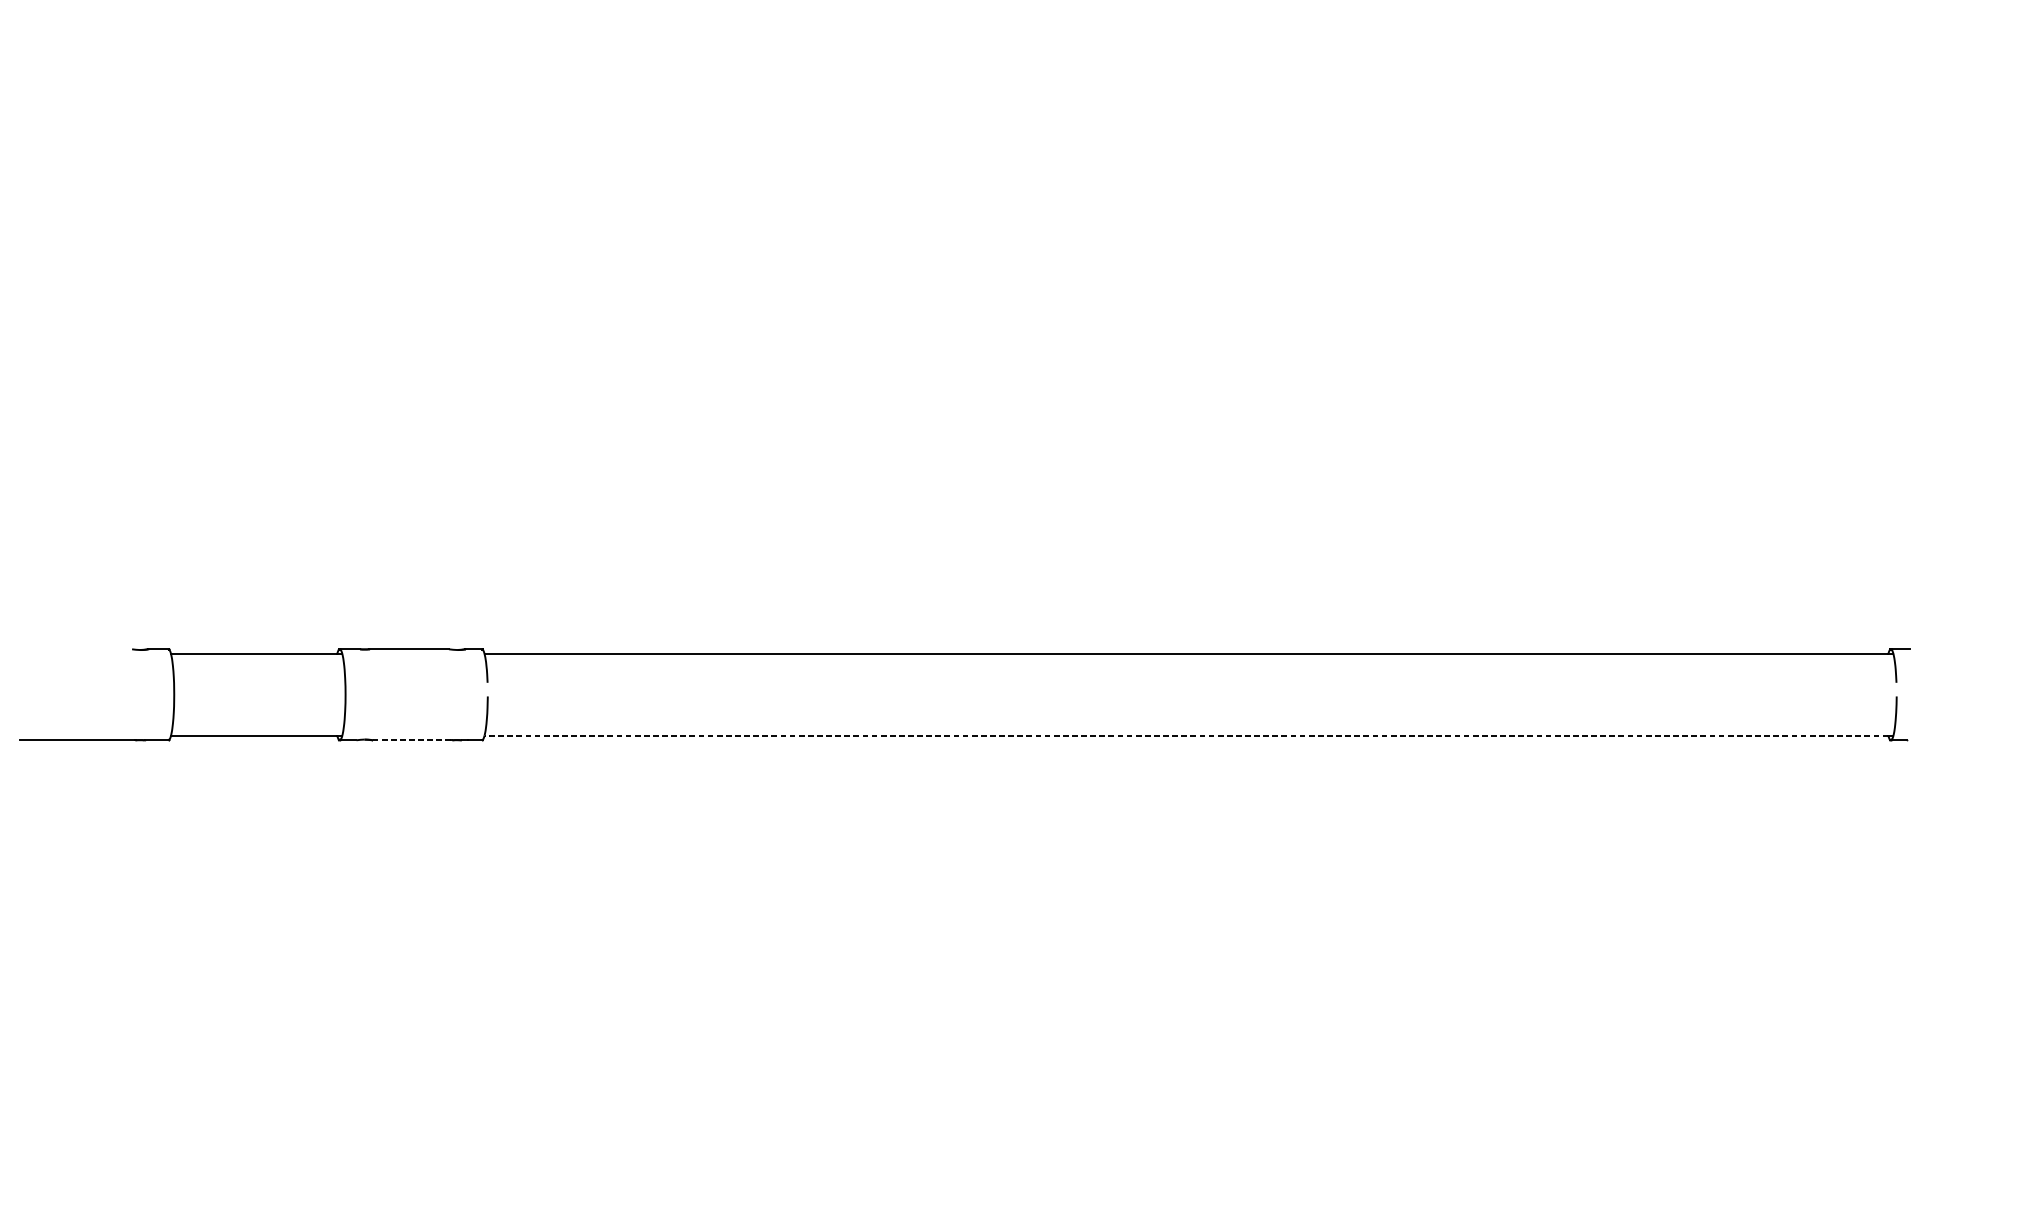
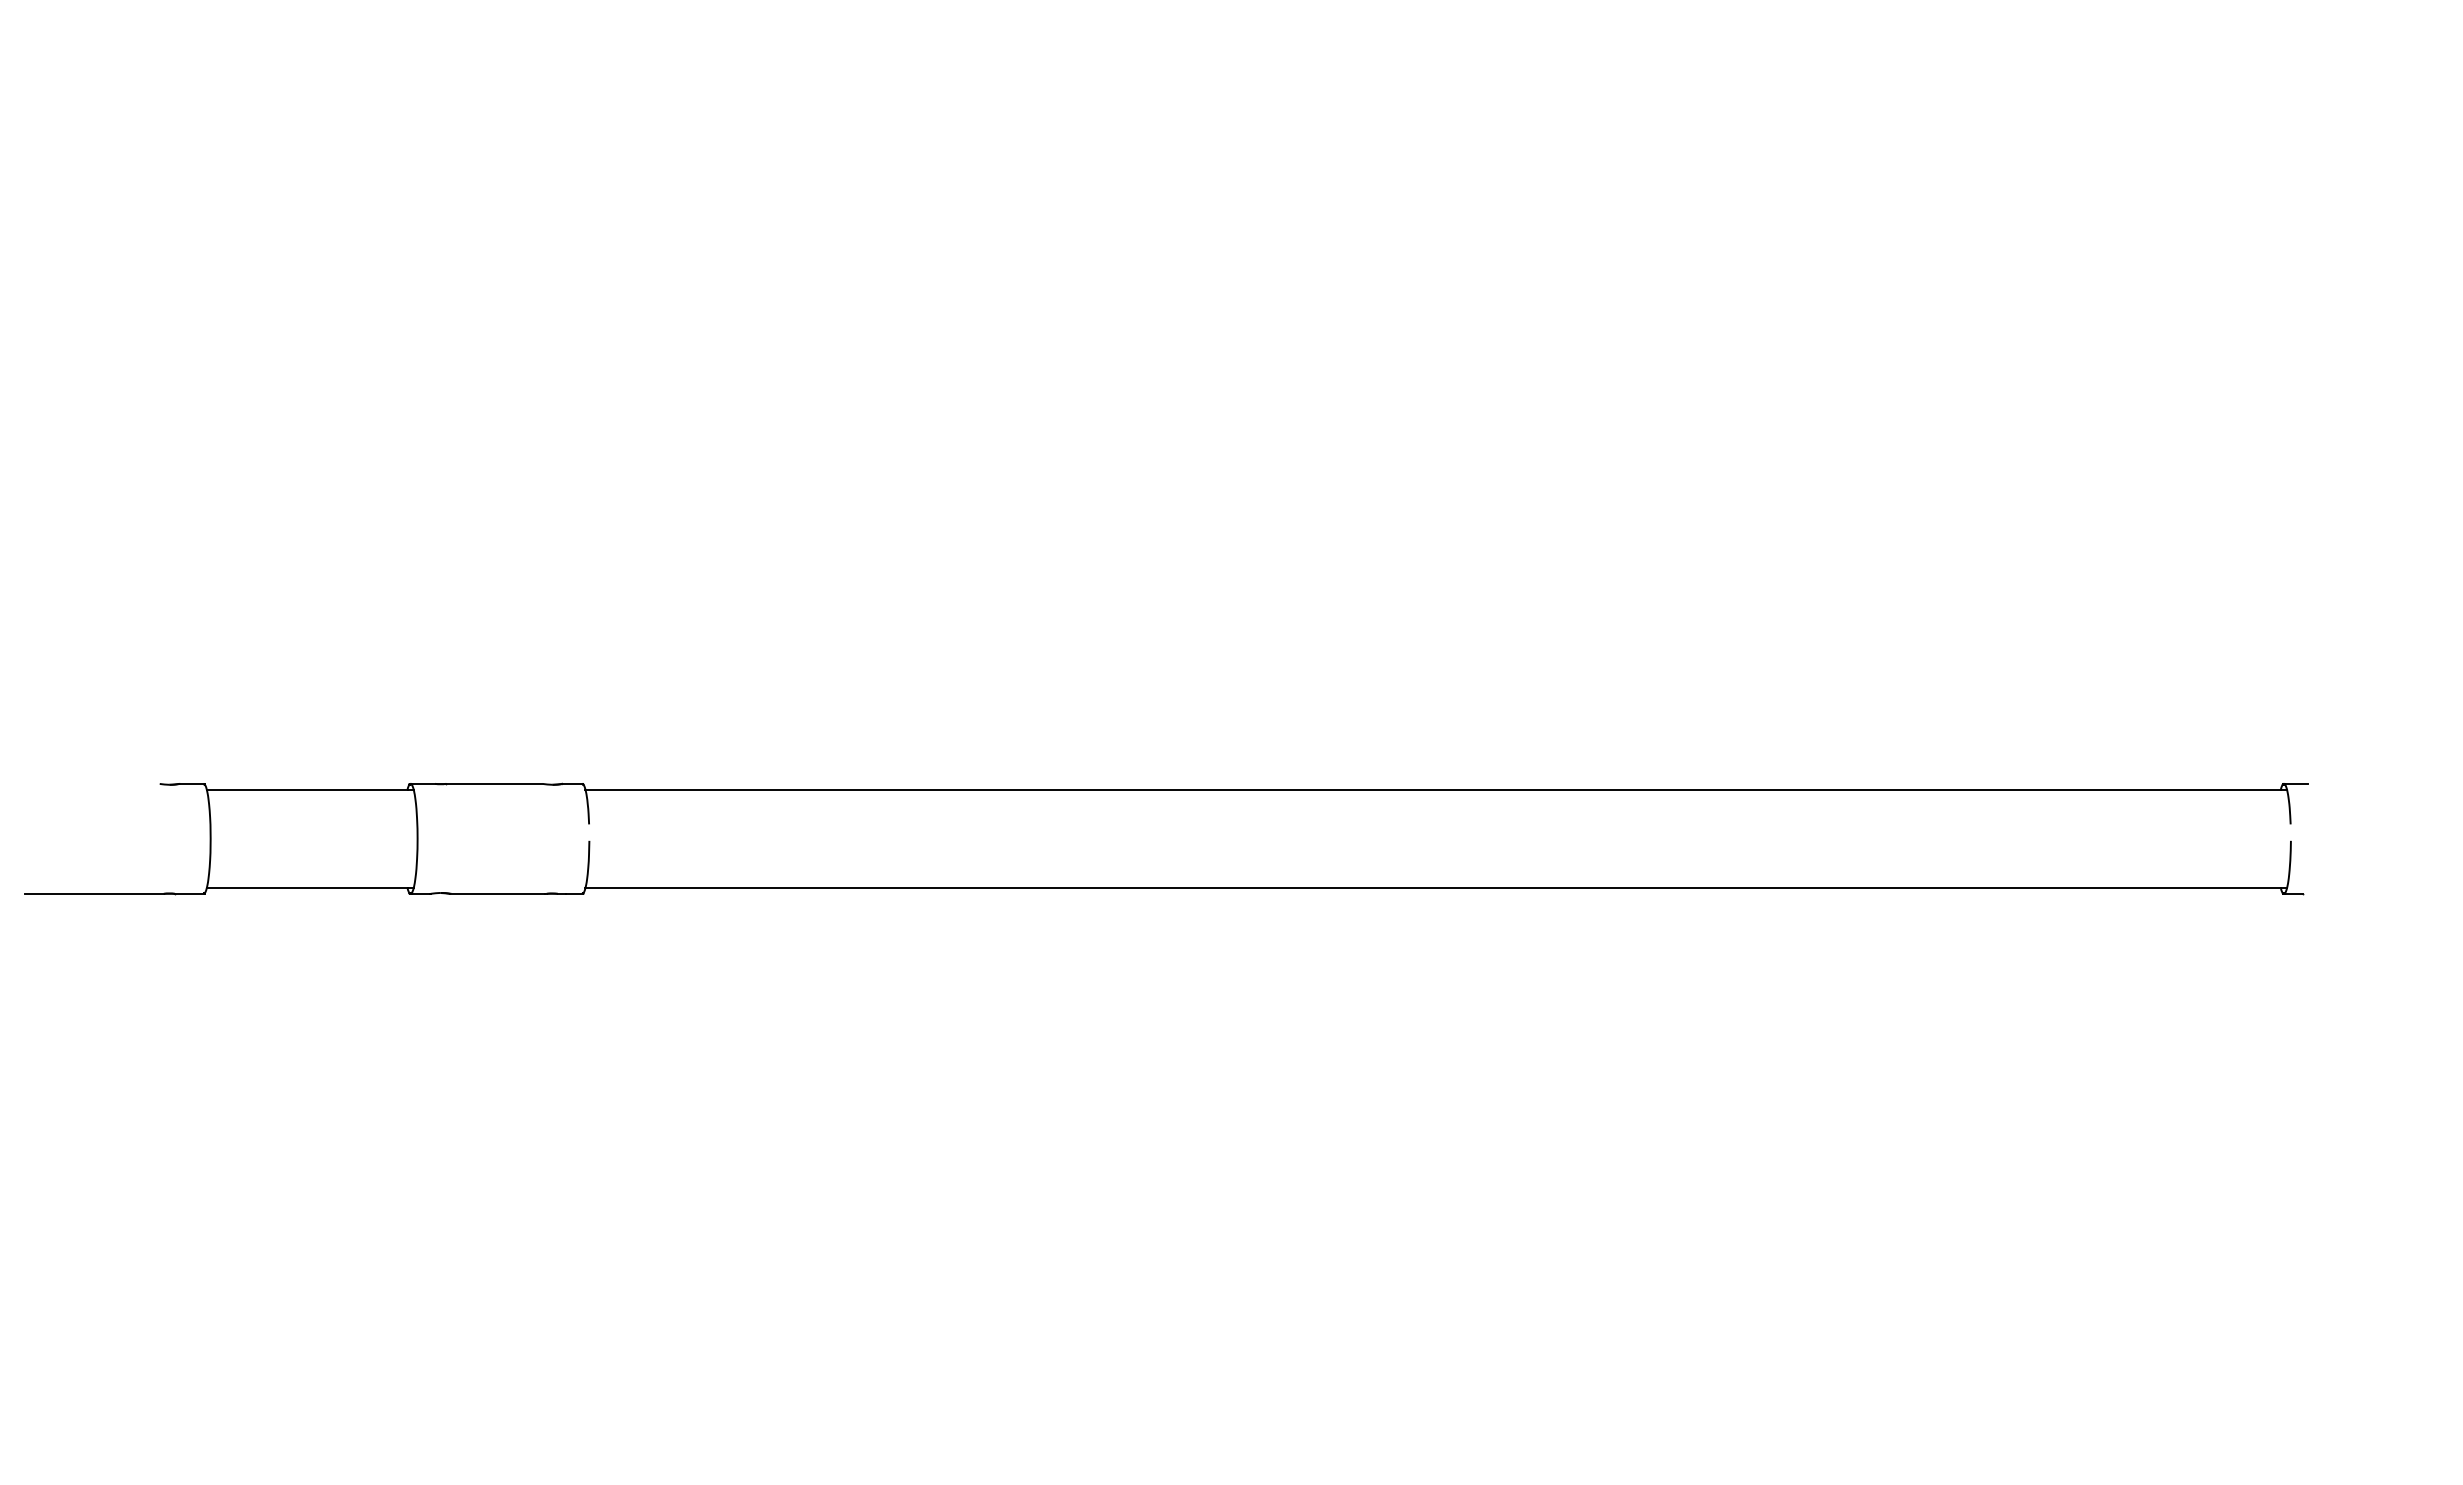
line: (1186, 735) -> (1433, 888), dashed -> solid
line: (411, 740) -> (497, 893), dashed -> solid

